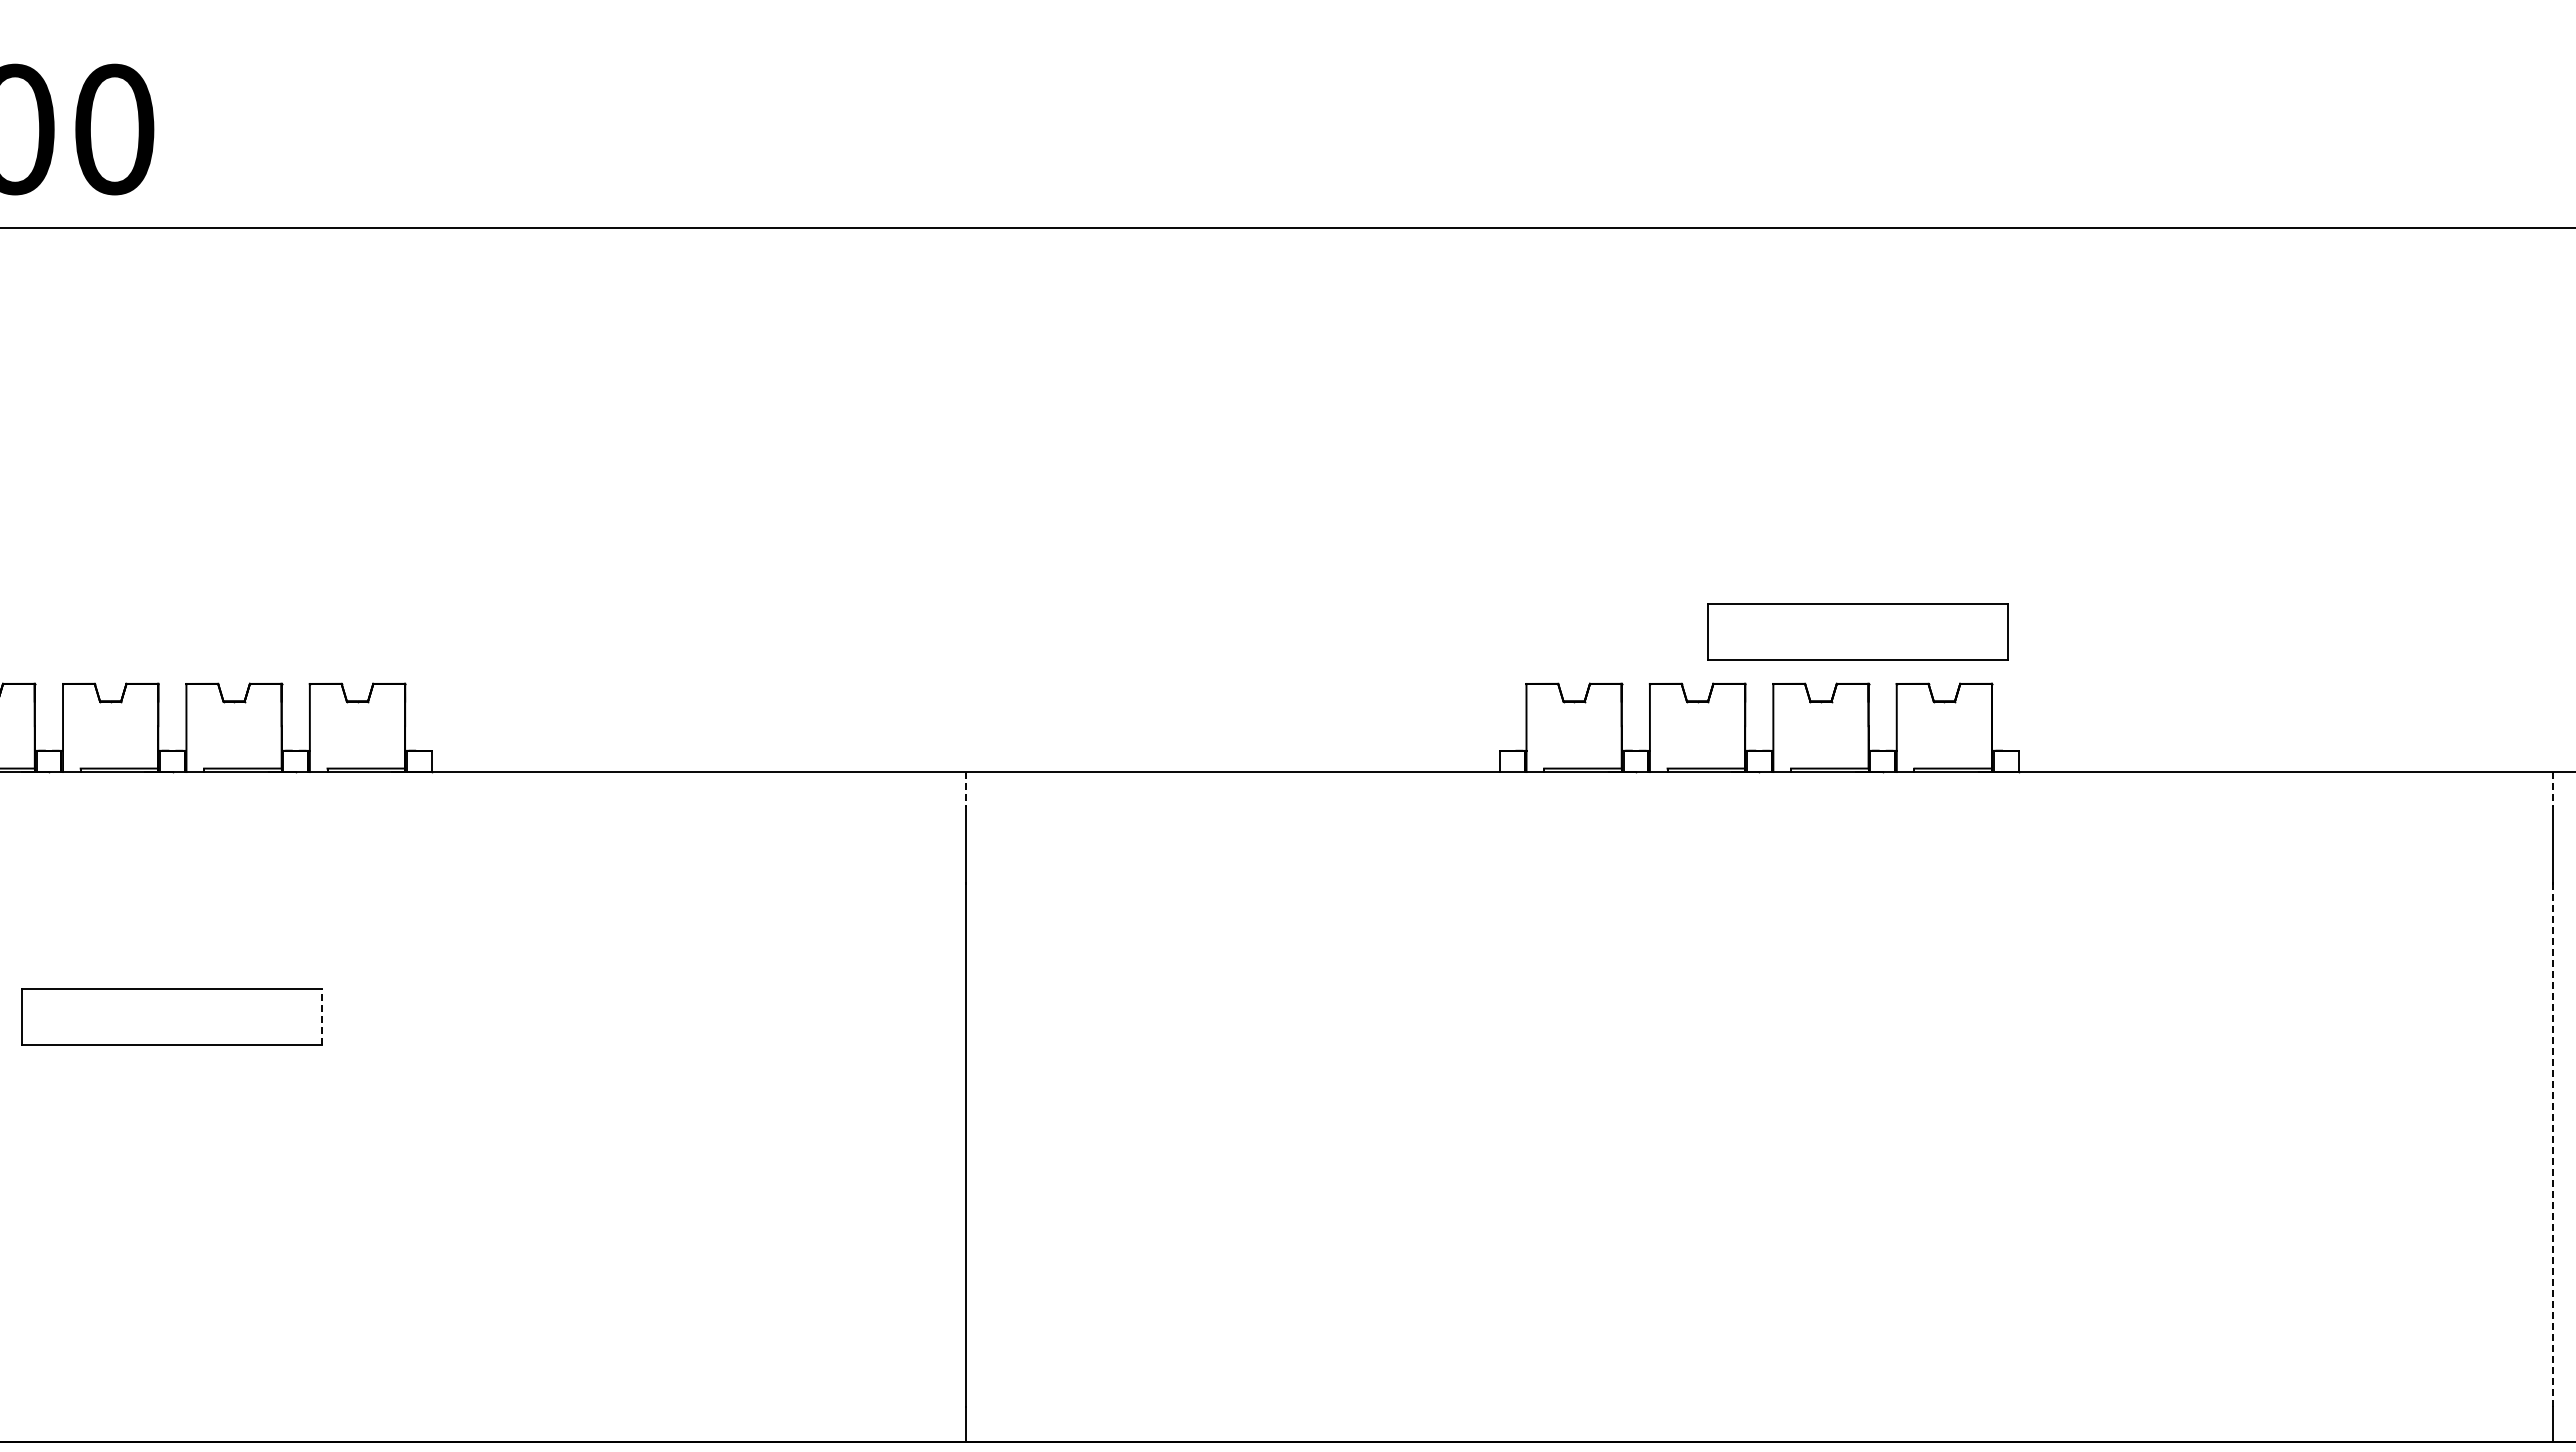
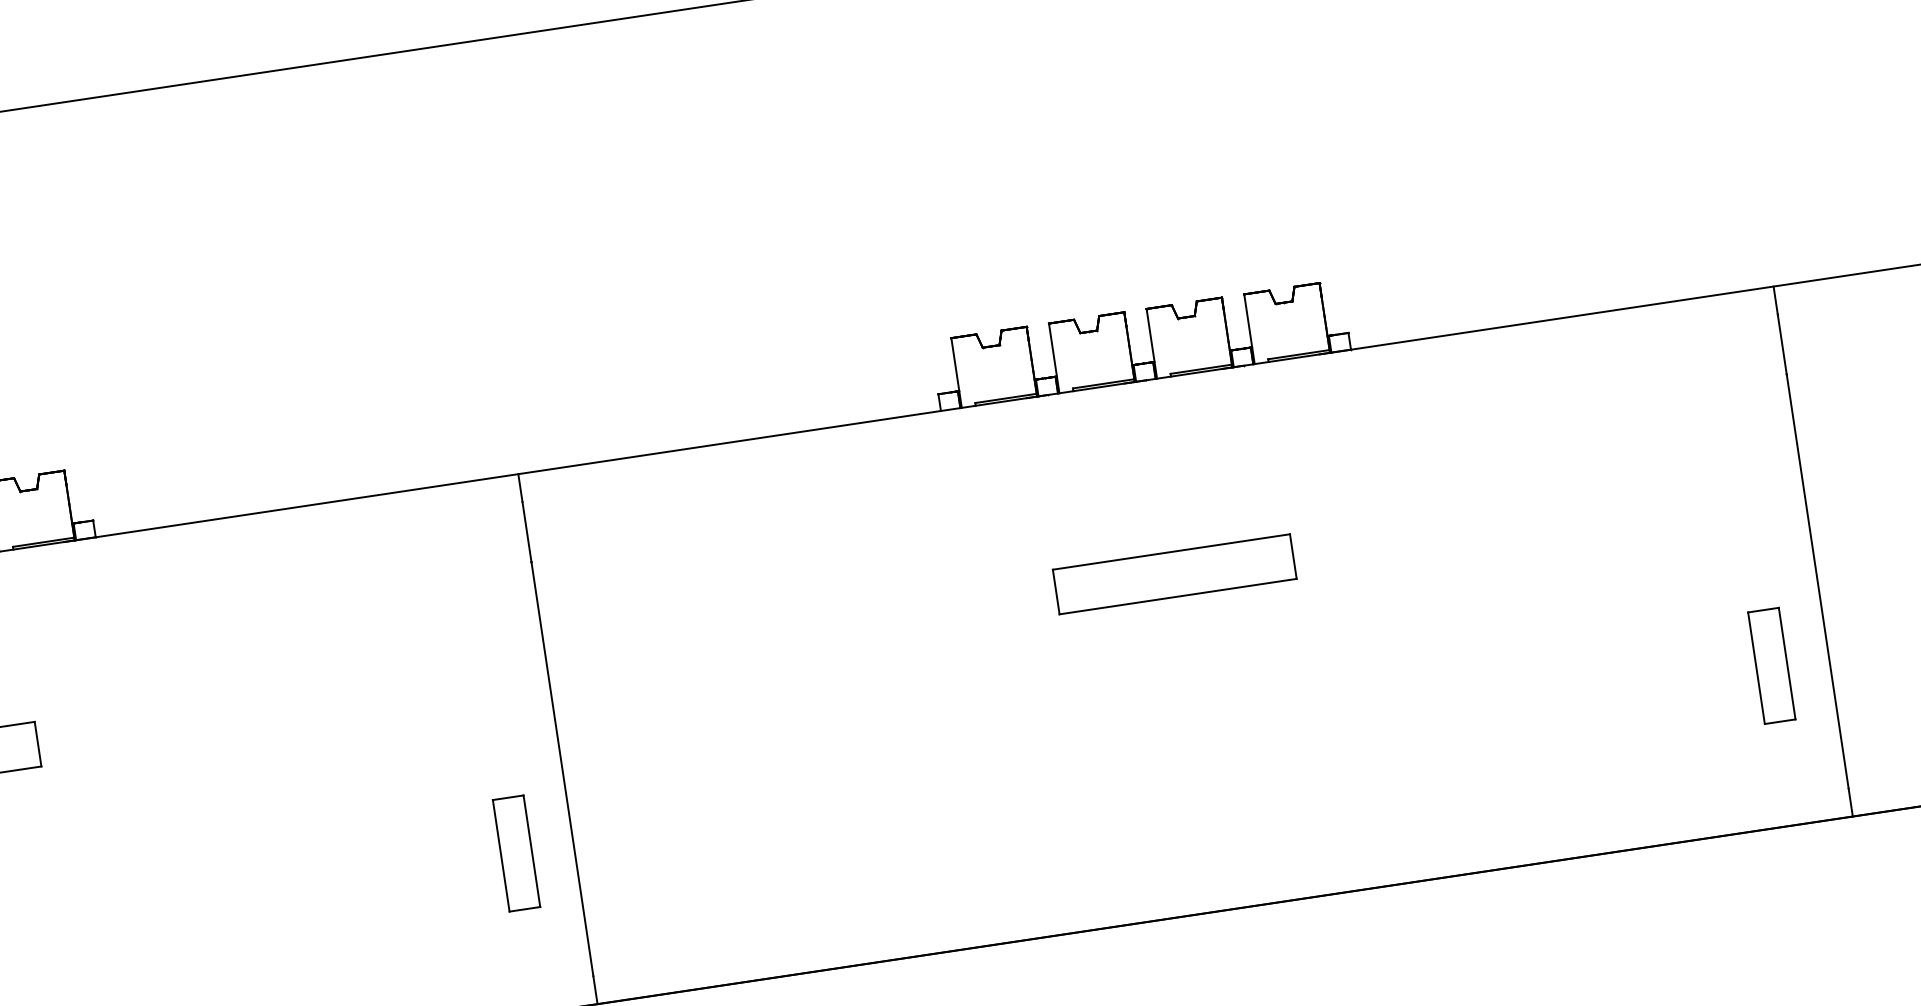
part: (1857, 631) -> (1174, 573), moved
line: (965, 789) -> (520, 487), dashed -> solid
line: (2552, 789) -> (1775, 300), dashed -> solid
line: (322, 1016) -> (38, 743), dashed -> solid
line: (2552, 1145) -> (1817, 581), dashed -> solid
part: (893, 1240) -> (516, 853), added
part: (2480, 1240) -> (1771, 665), added

